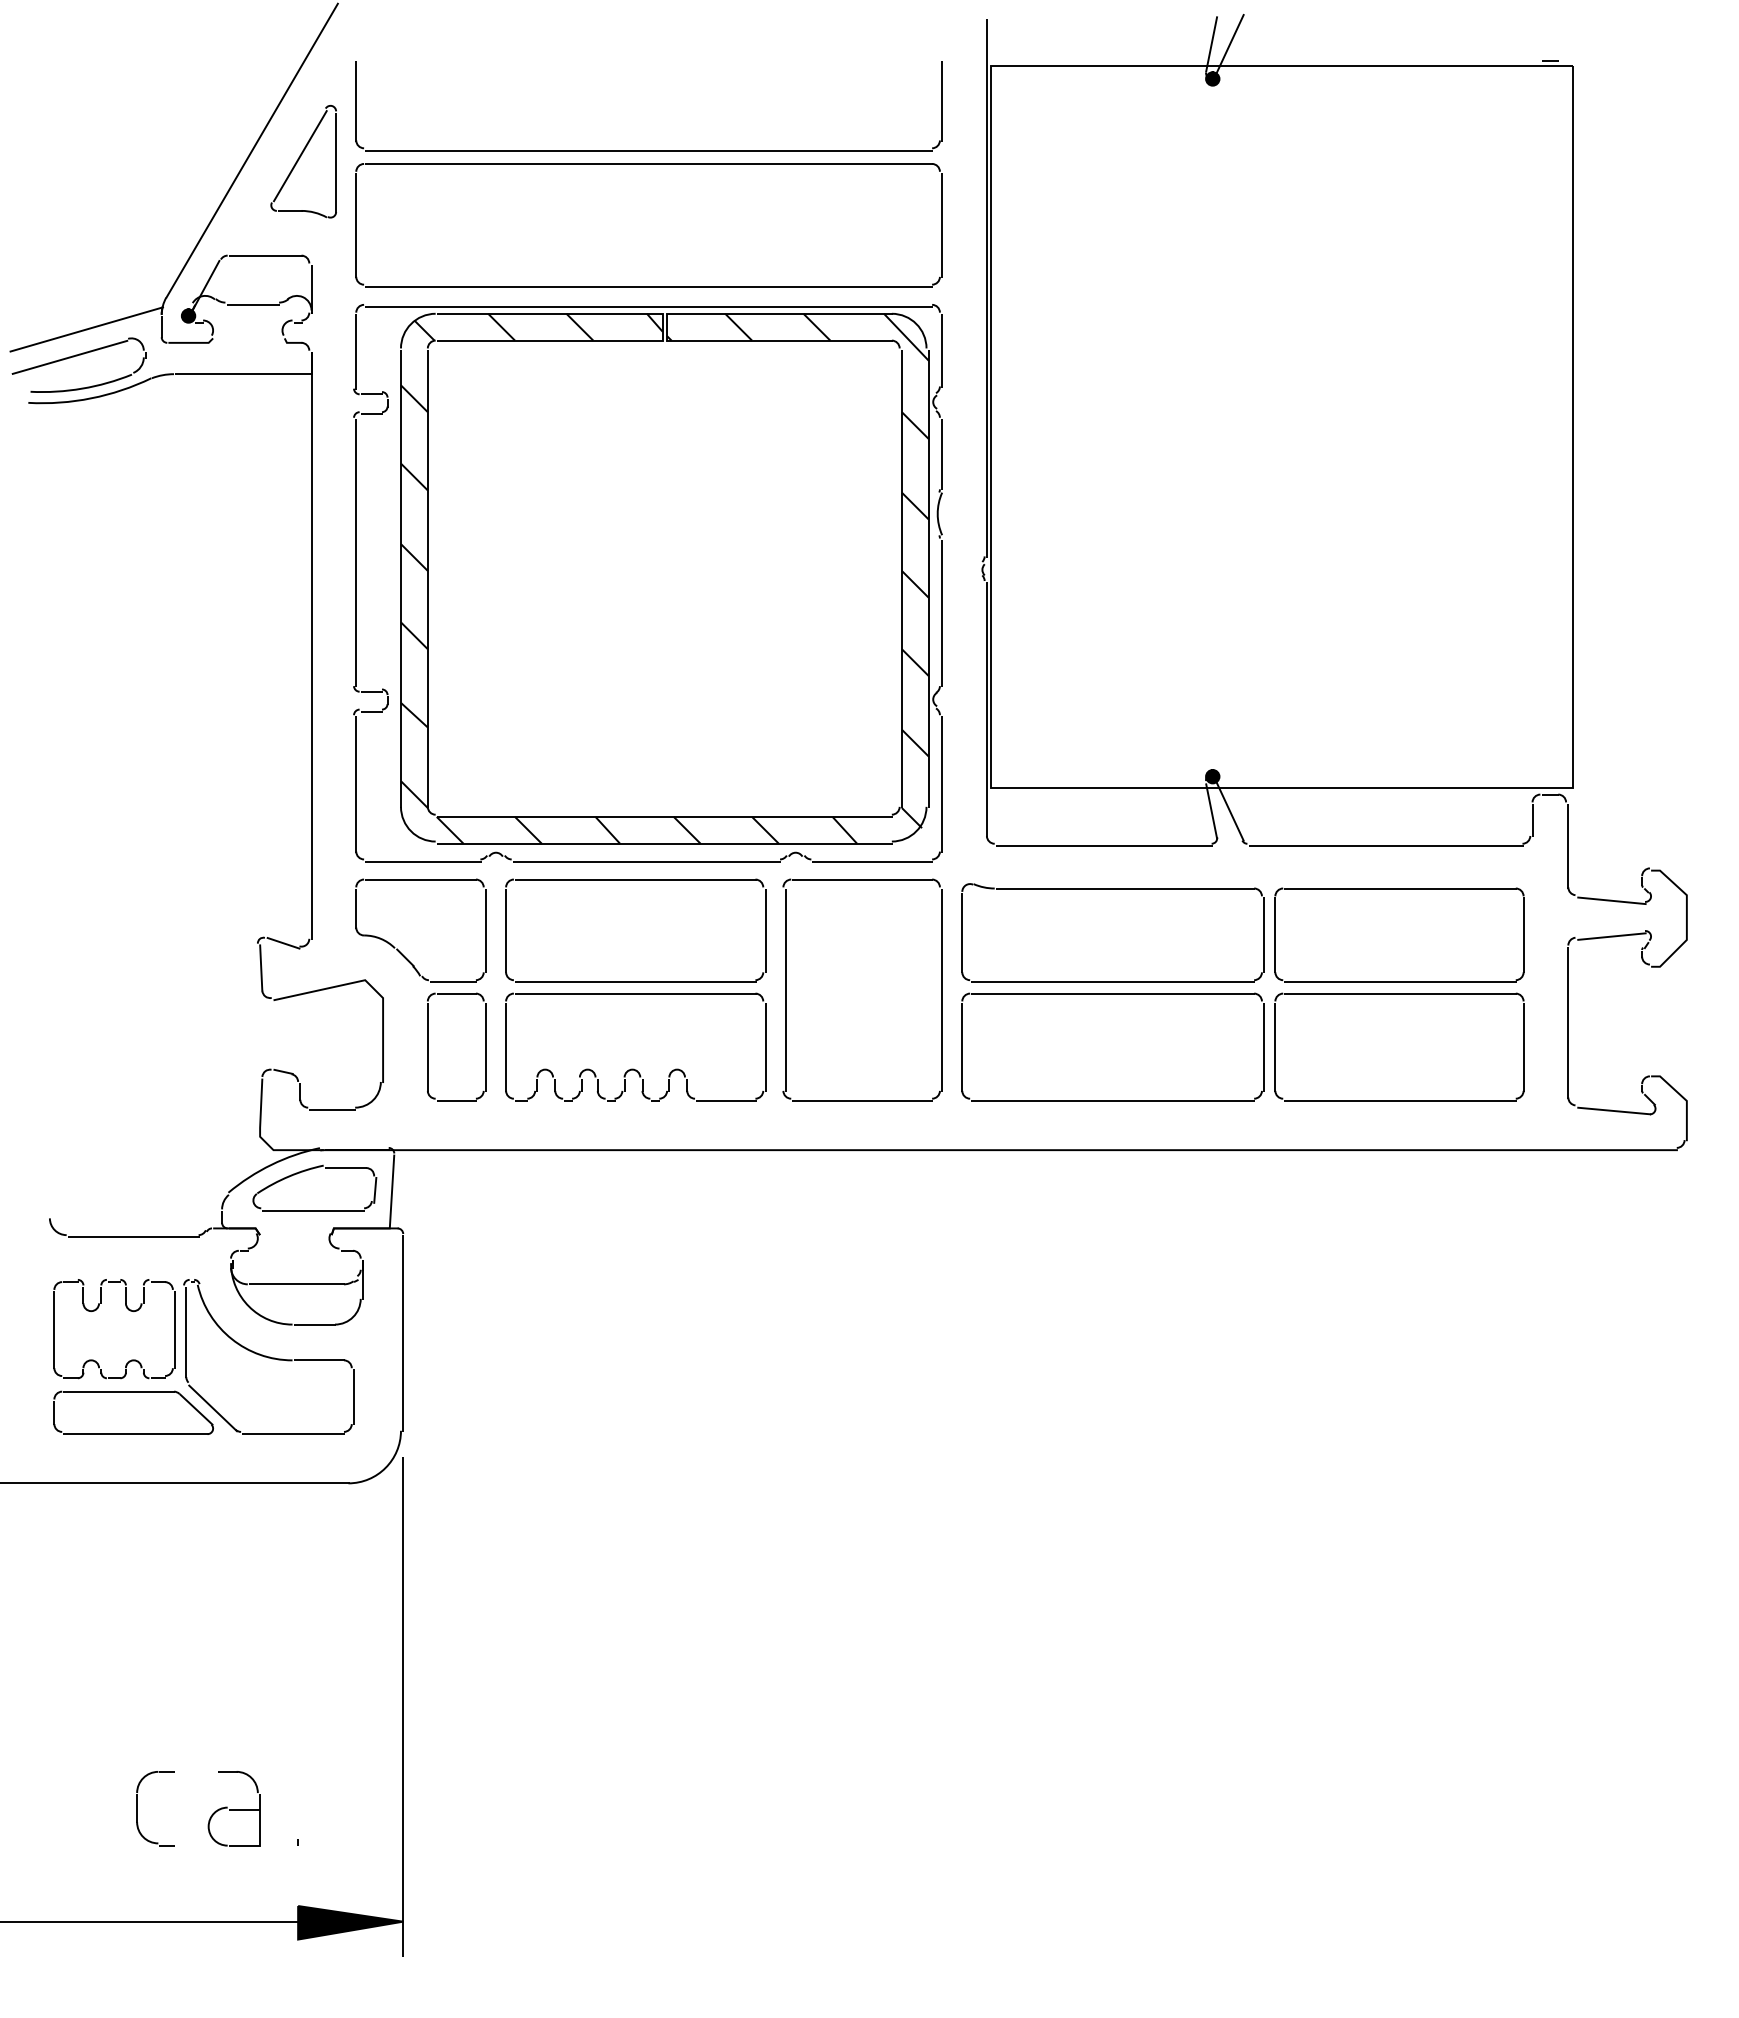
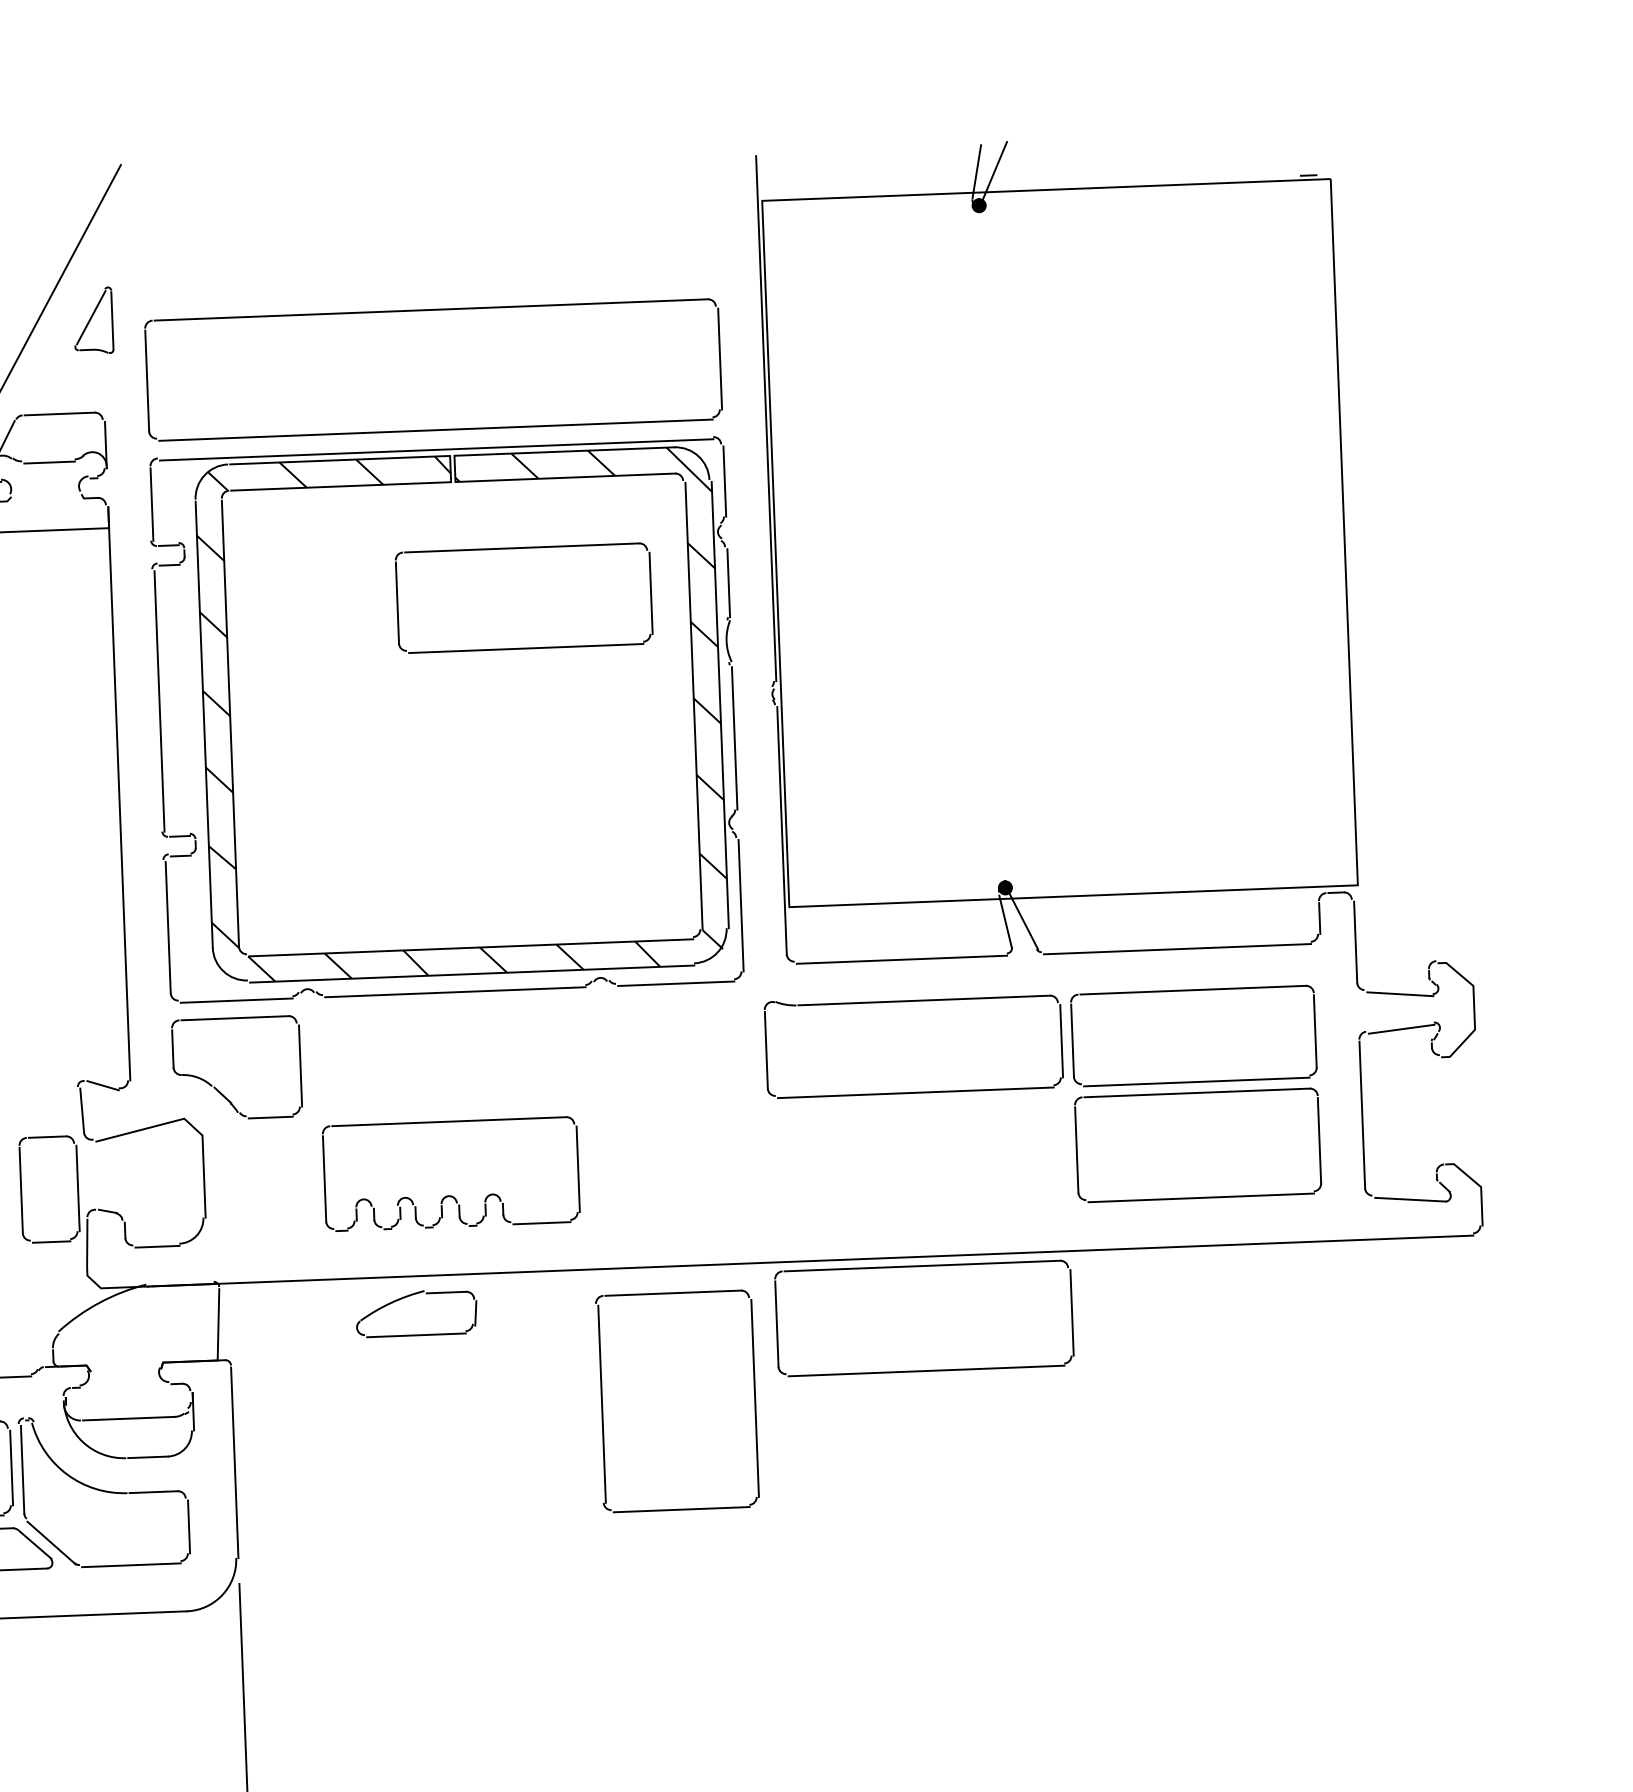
part: (648, 150) -> (430, 296), removed
part: (303, 161) -> (93, 320), size x0.6
part: (635, 880) -> (522, 548), moved
part: (786, 989) -> (602, 1403), moved
part: (1112, 994) -> (921, 1266), moved
part: (428, 1046) -> (21, 1189), moved
part: (309, 1170) -> (410, 1296), moved

